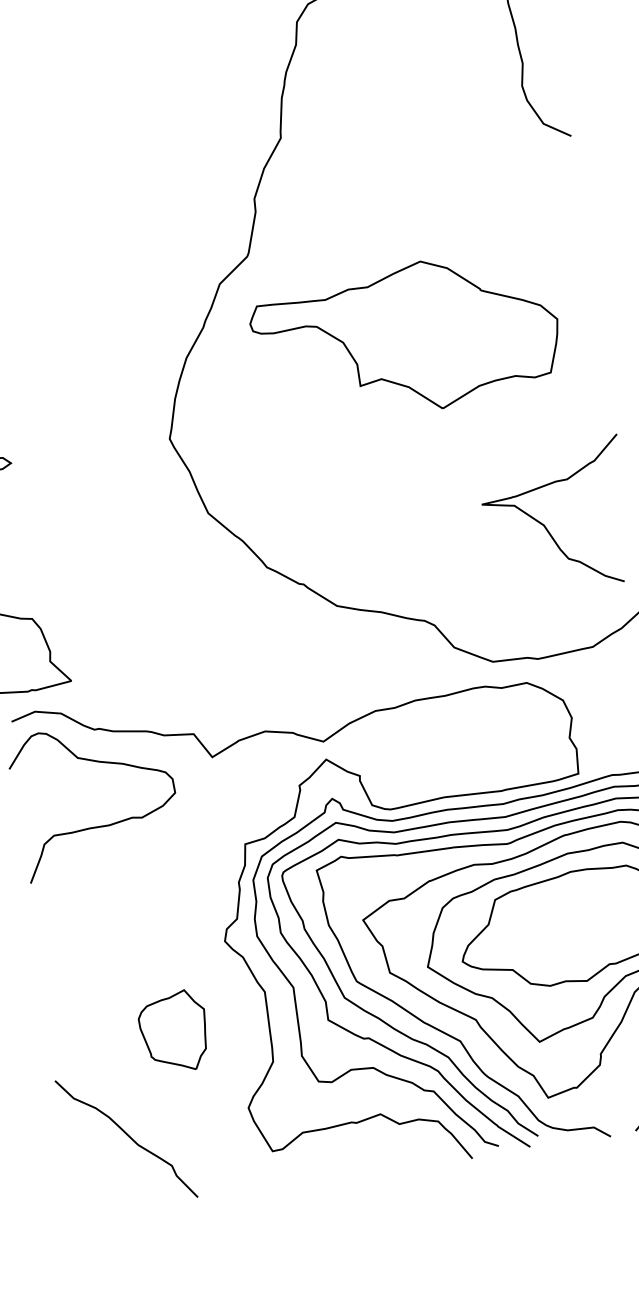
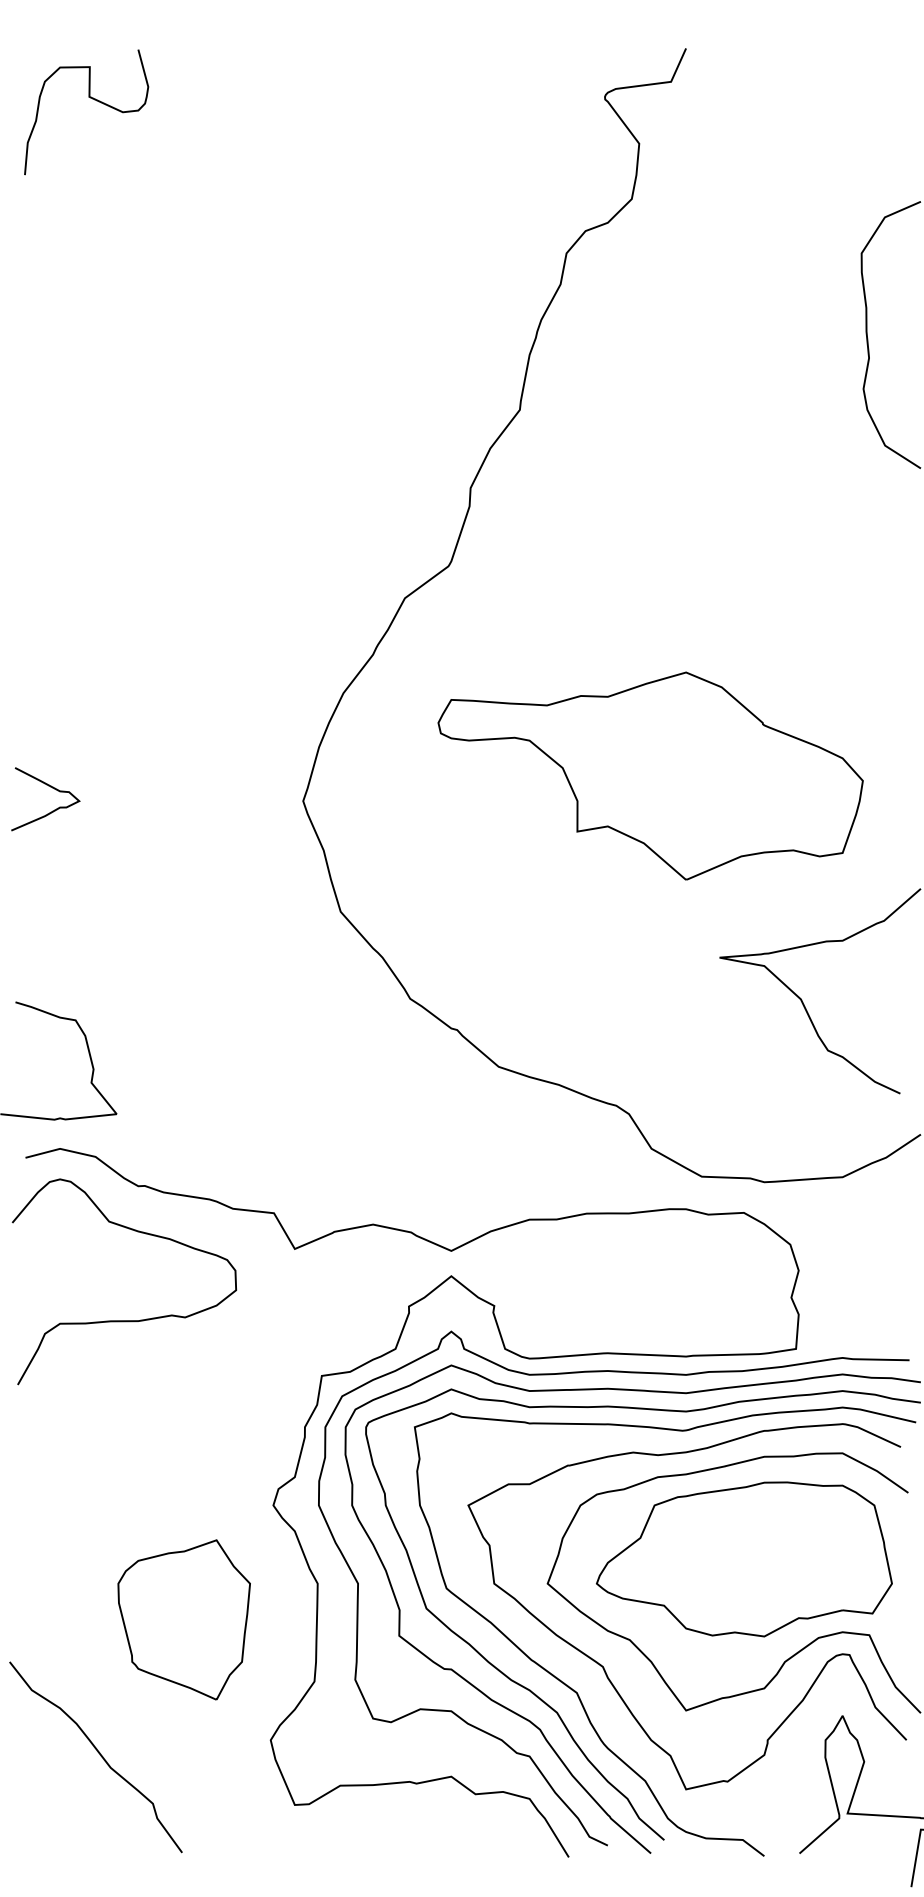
part: (406, 338) -> (650, 775), moved
part: (173, 1031) -> (183, 1619), size x1.43

